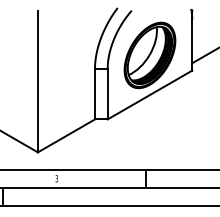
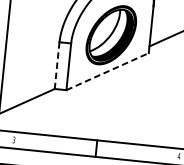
line: (95, 94) -> (57, 66), solid -> dashed
line: (149, 95) -> (107, 72), solid -> dashed

